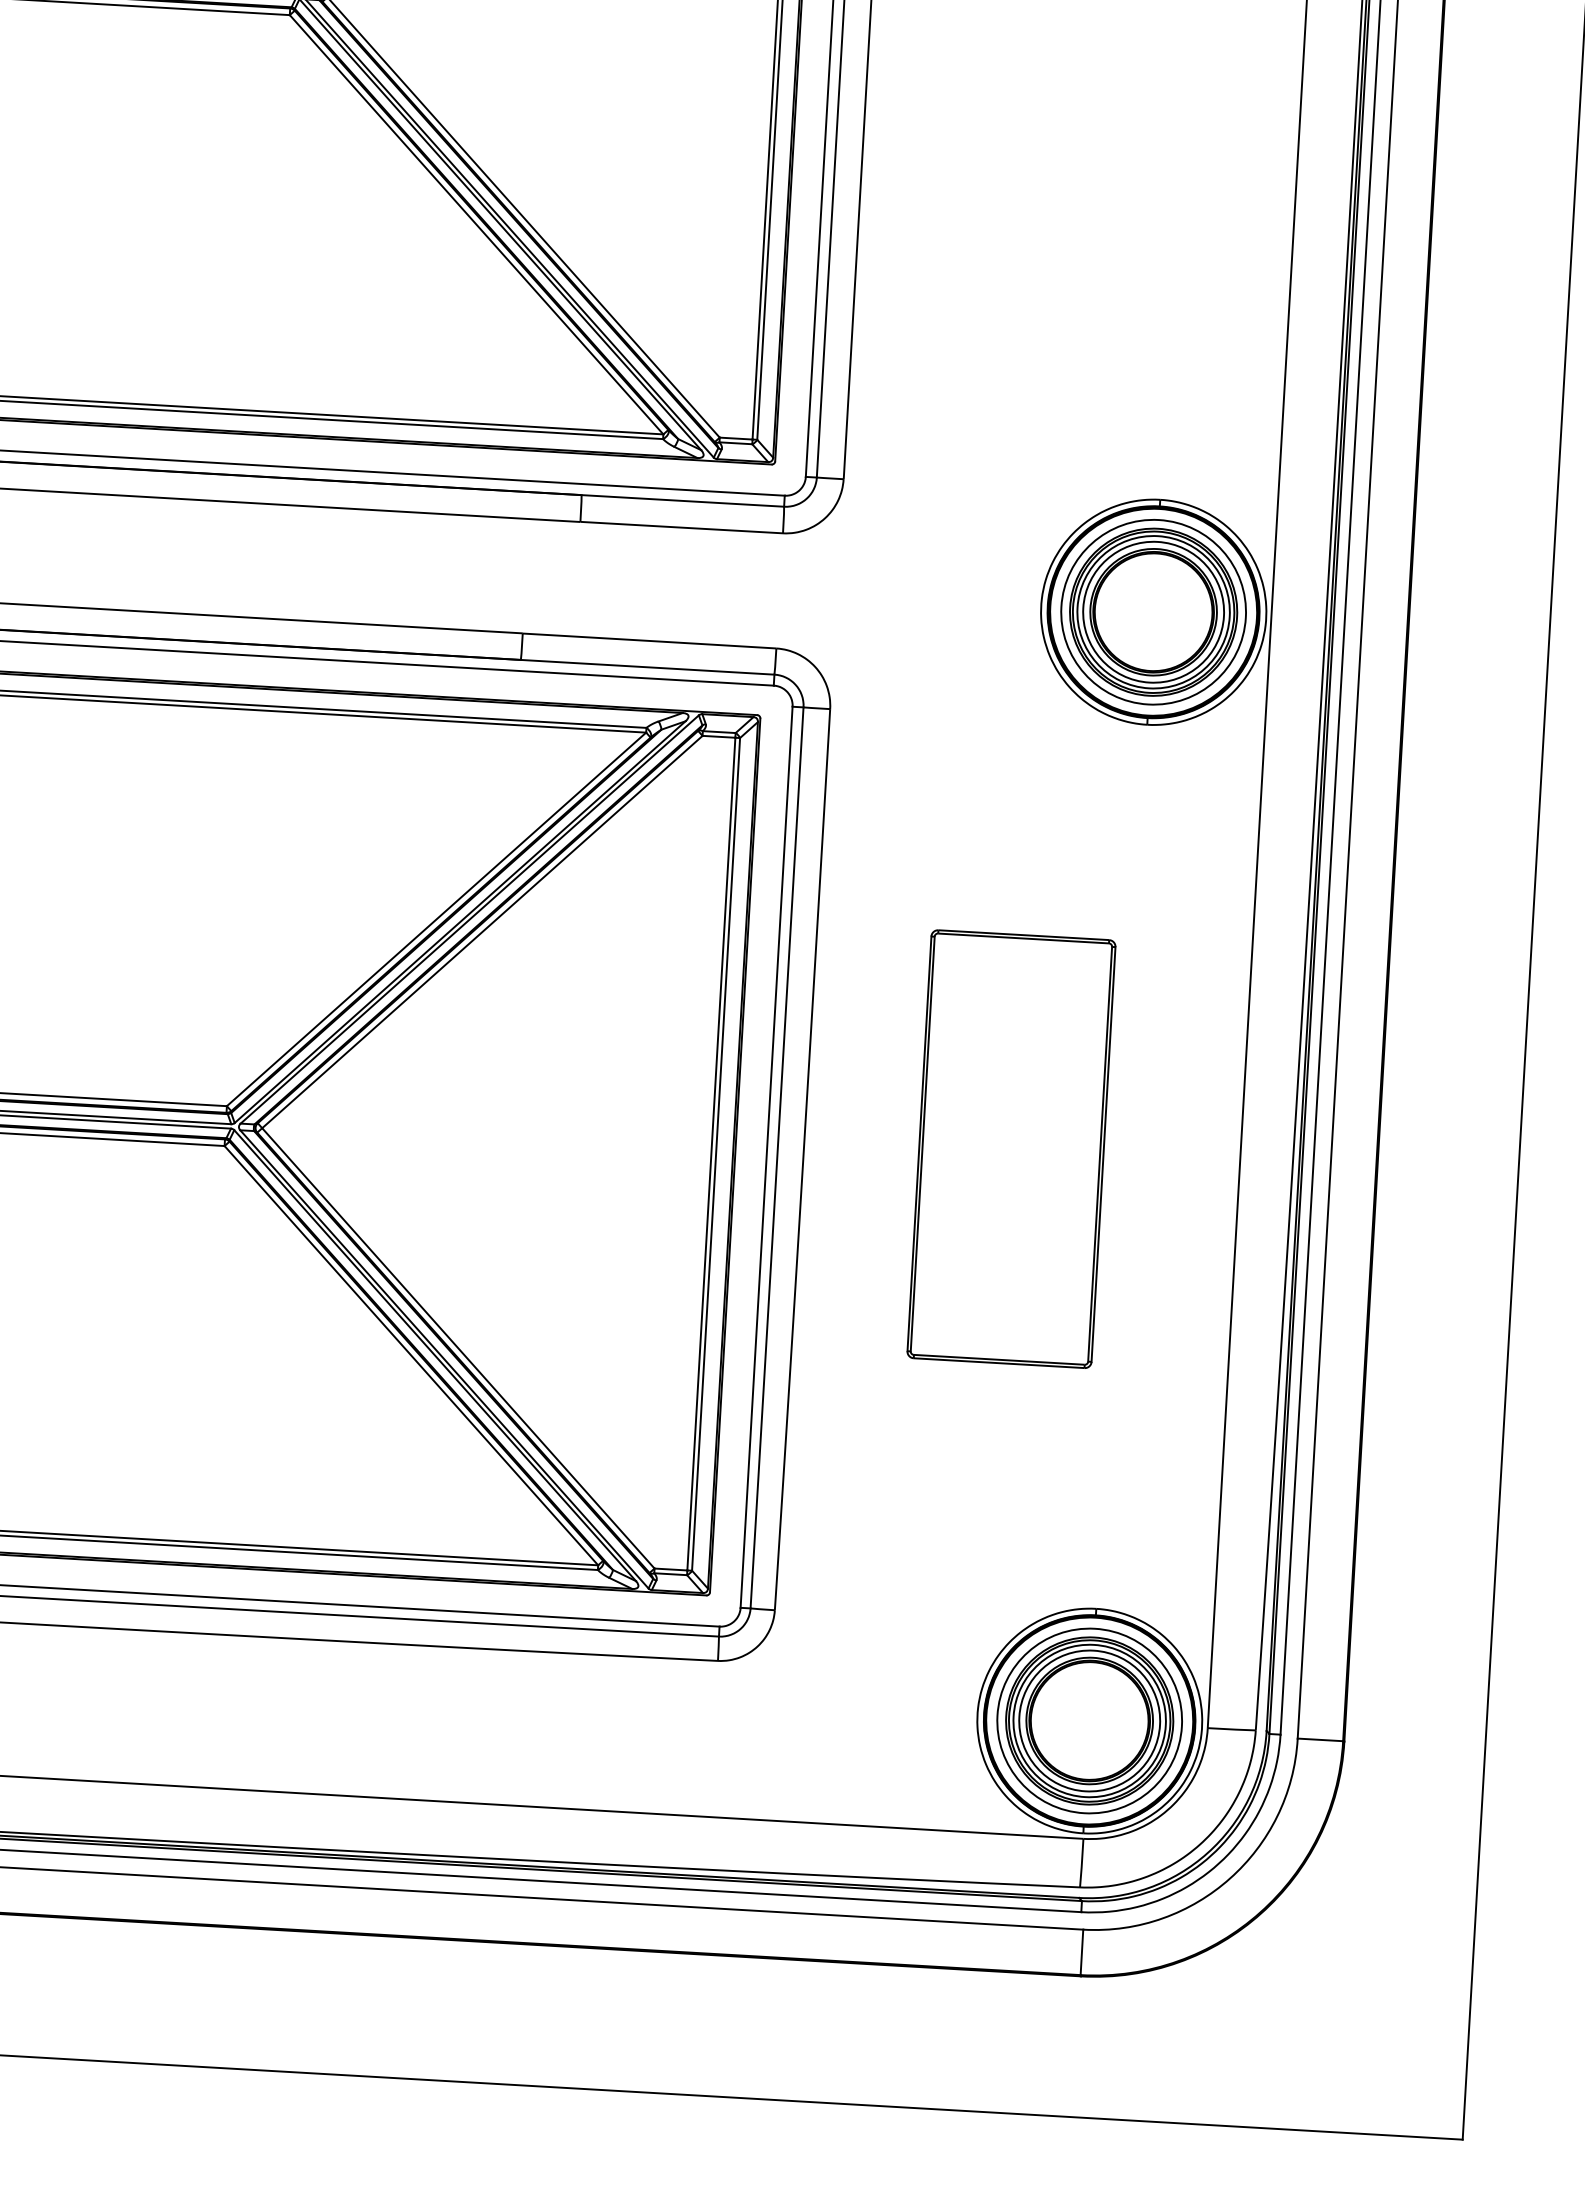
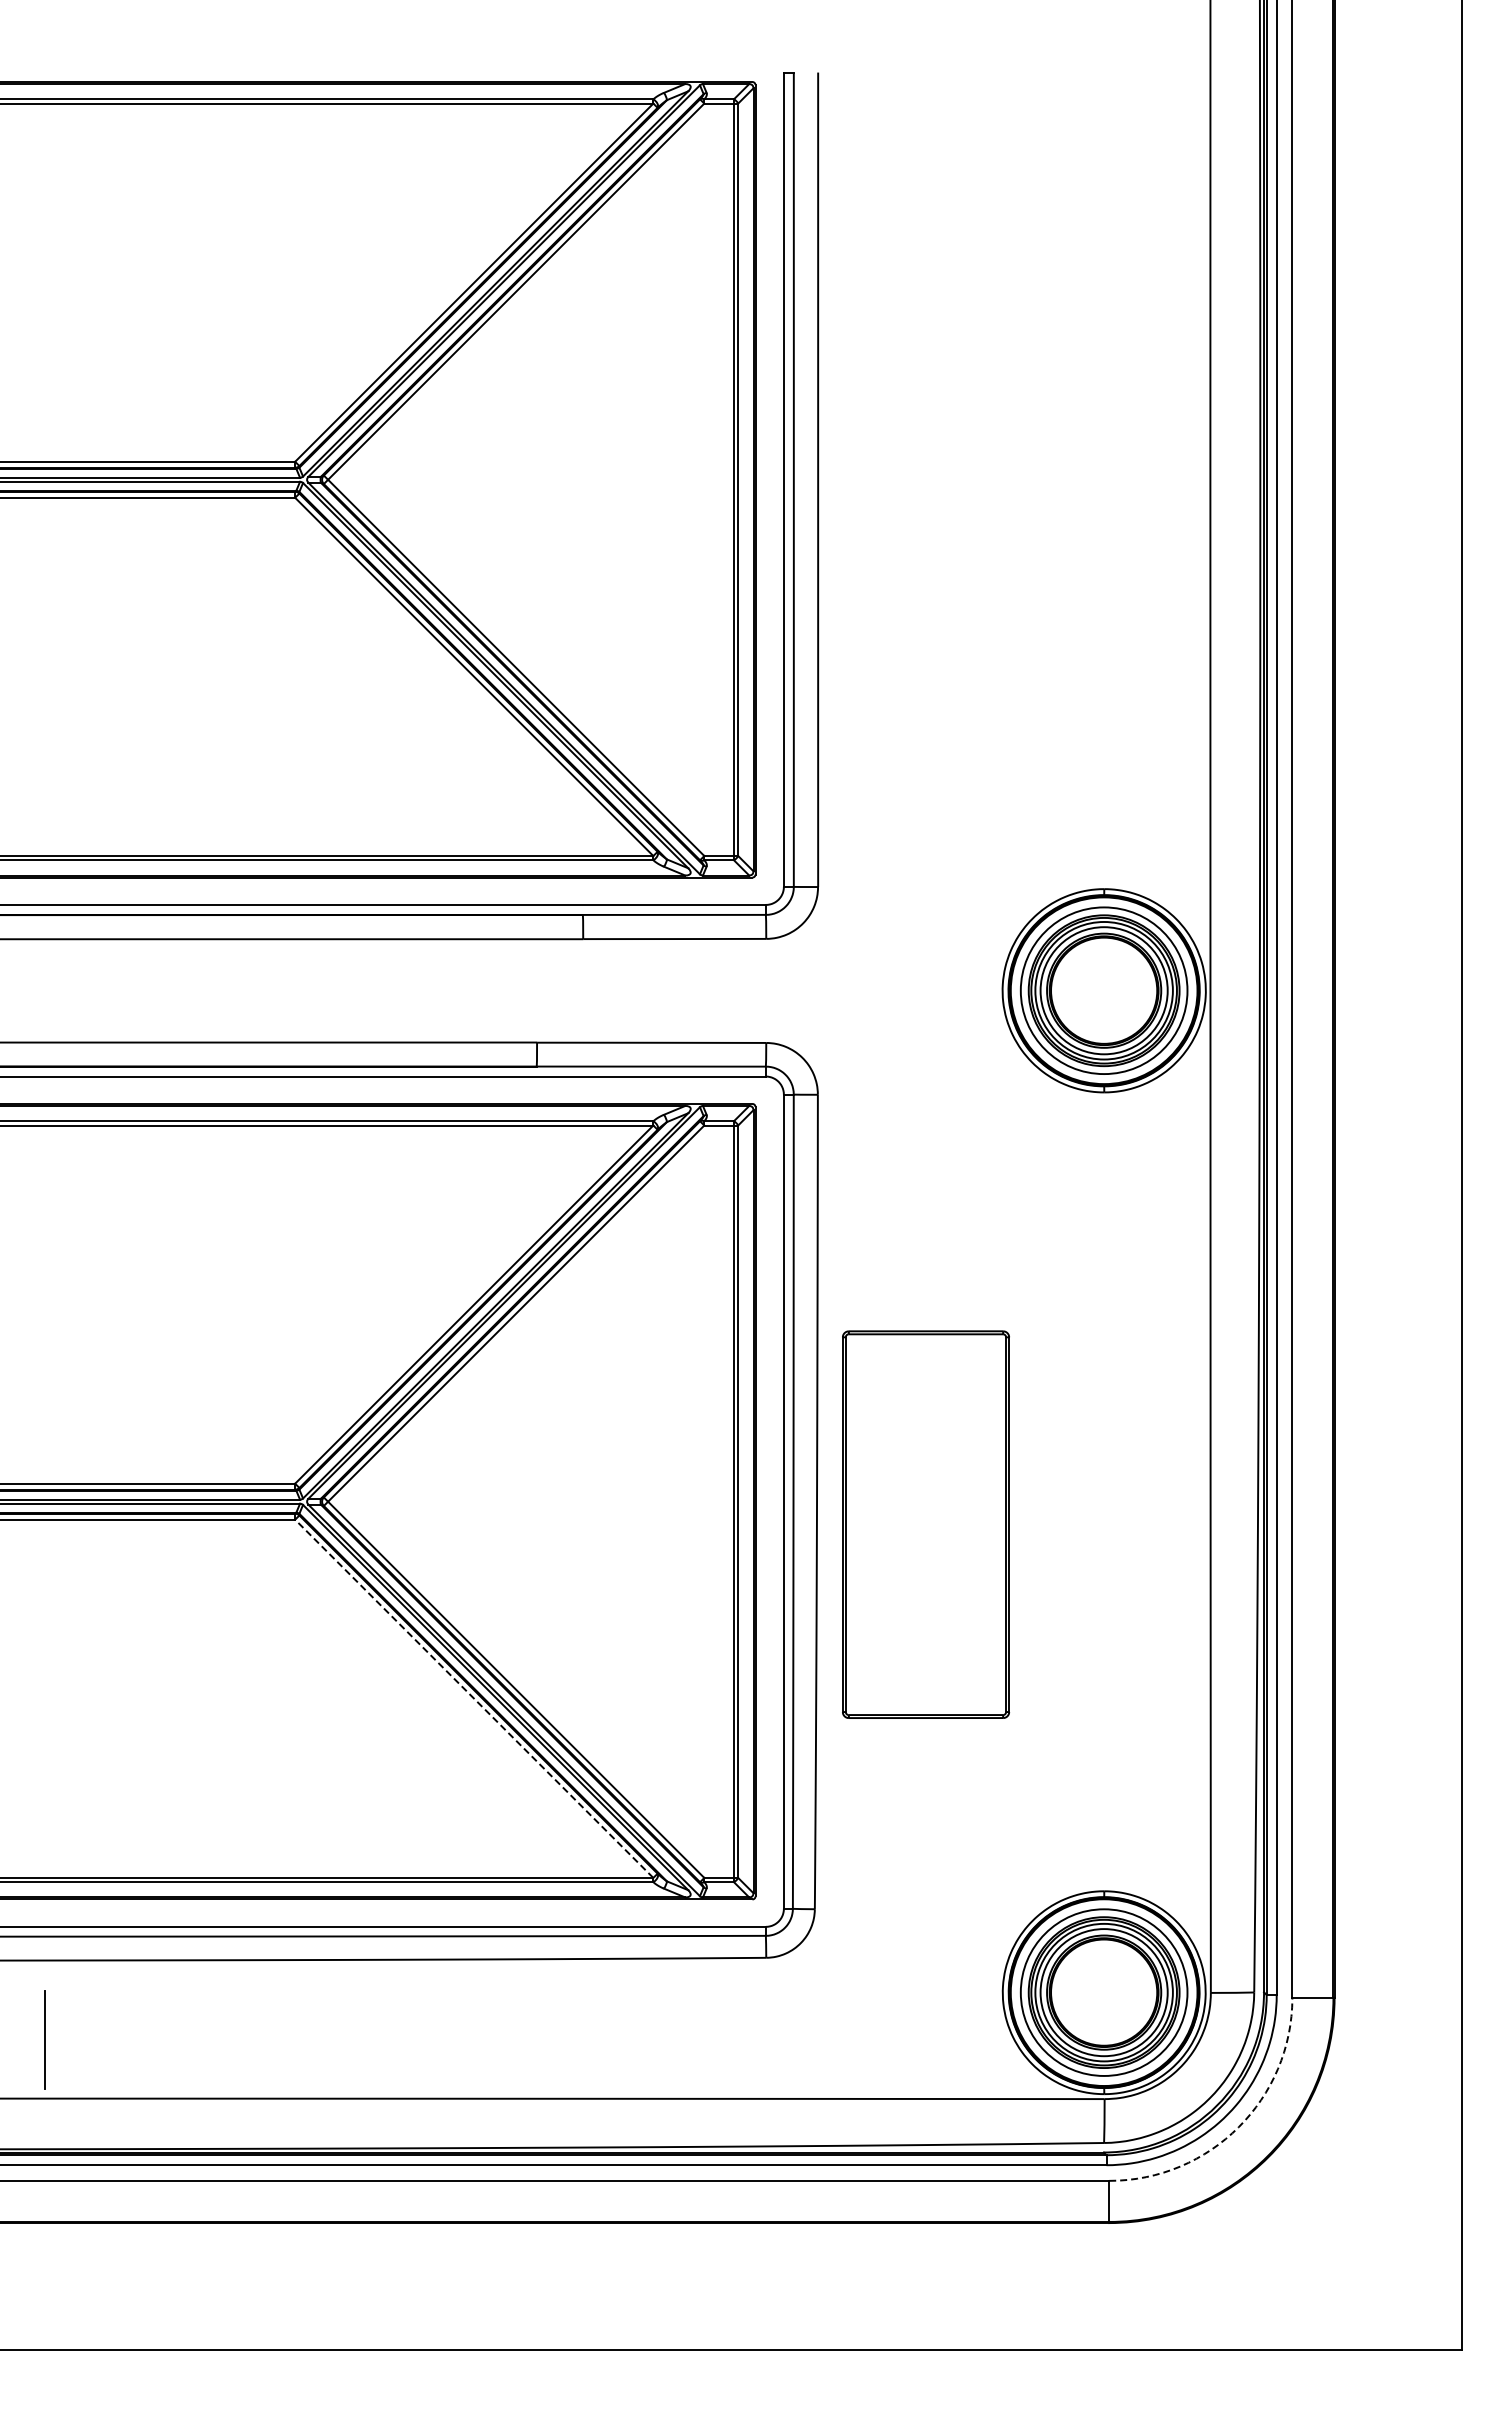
part: (1010, 1148) -> (925, 1524), moved
line: (410, 1355) -> (473, 1698), solid -> dashed
arc: (1229, 1878) -> (1238, 2127), solid -> dashed

